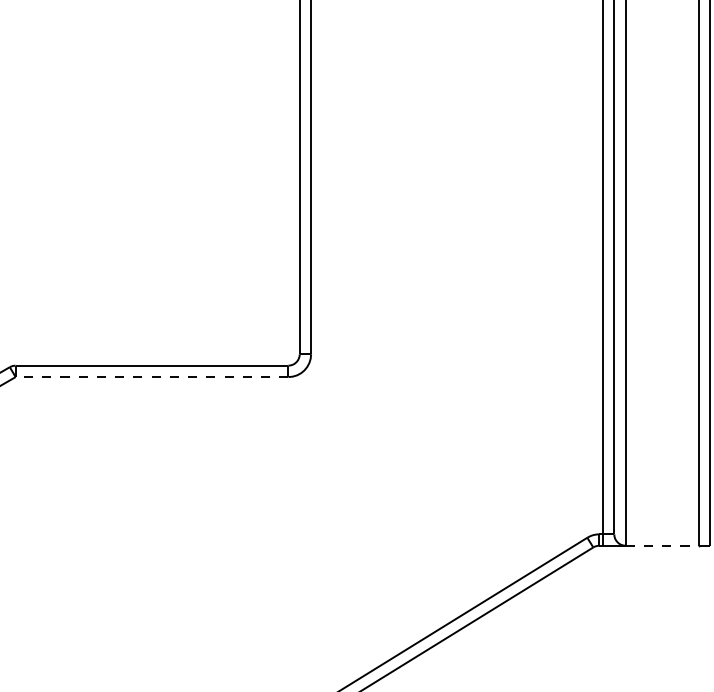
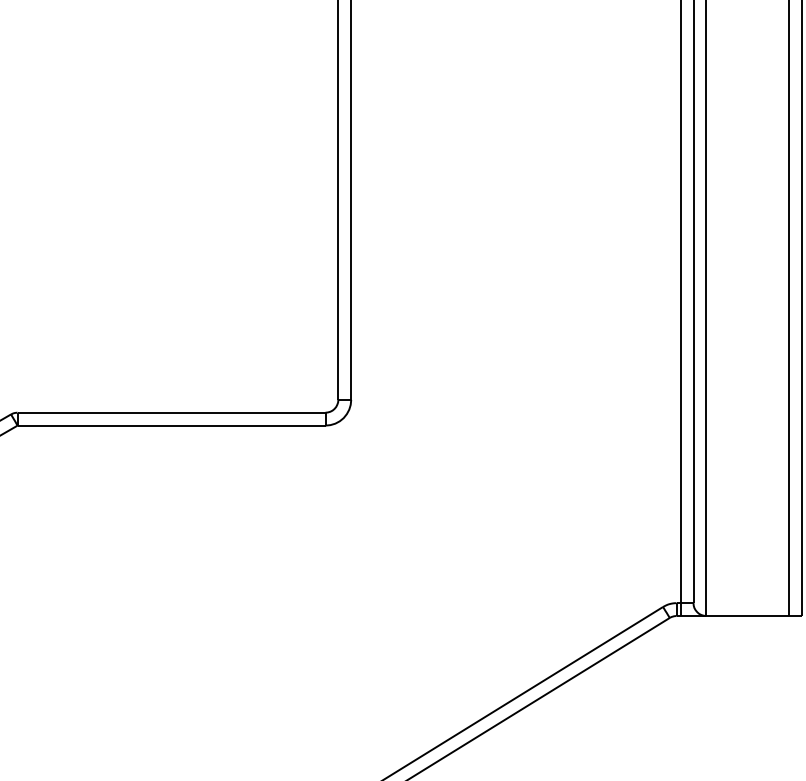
line: (151, 377) -> (170, 426), dashed -> solid
line: (662, 545) -> (747, 615), dashed -> solid

